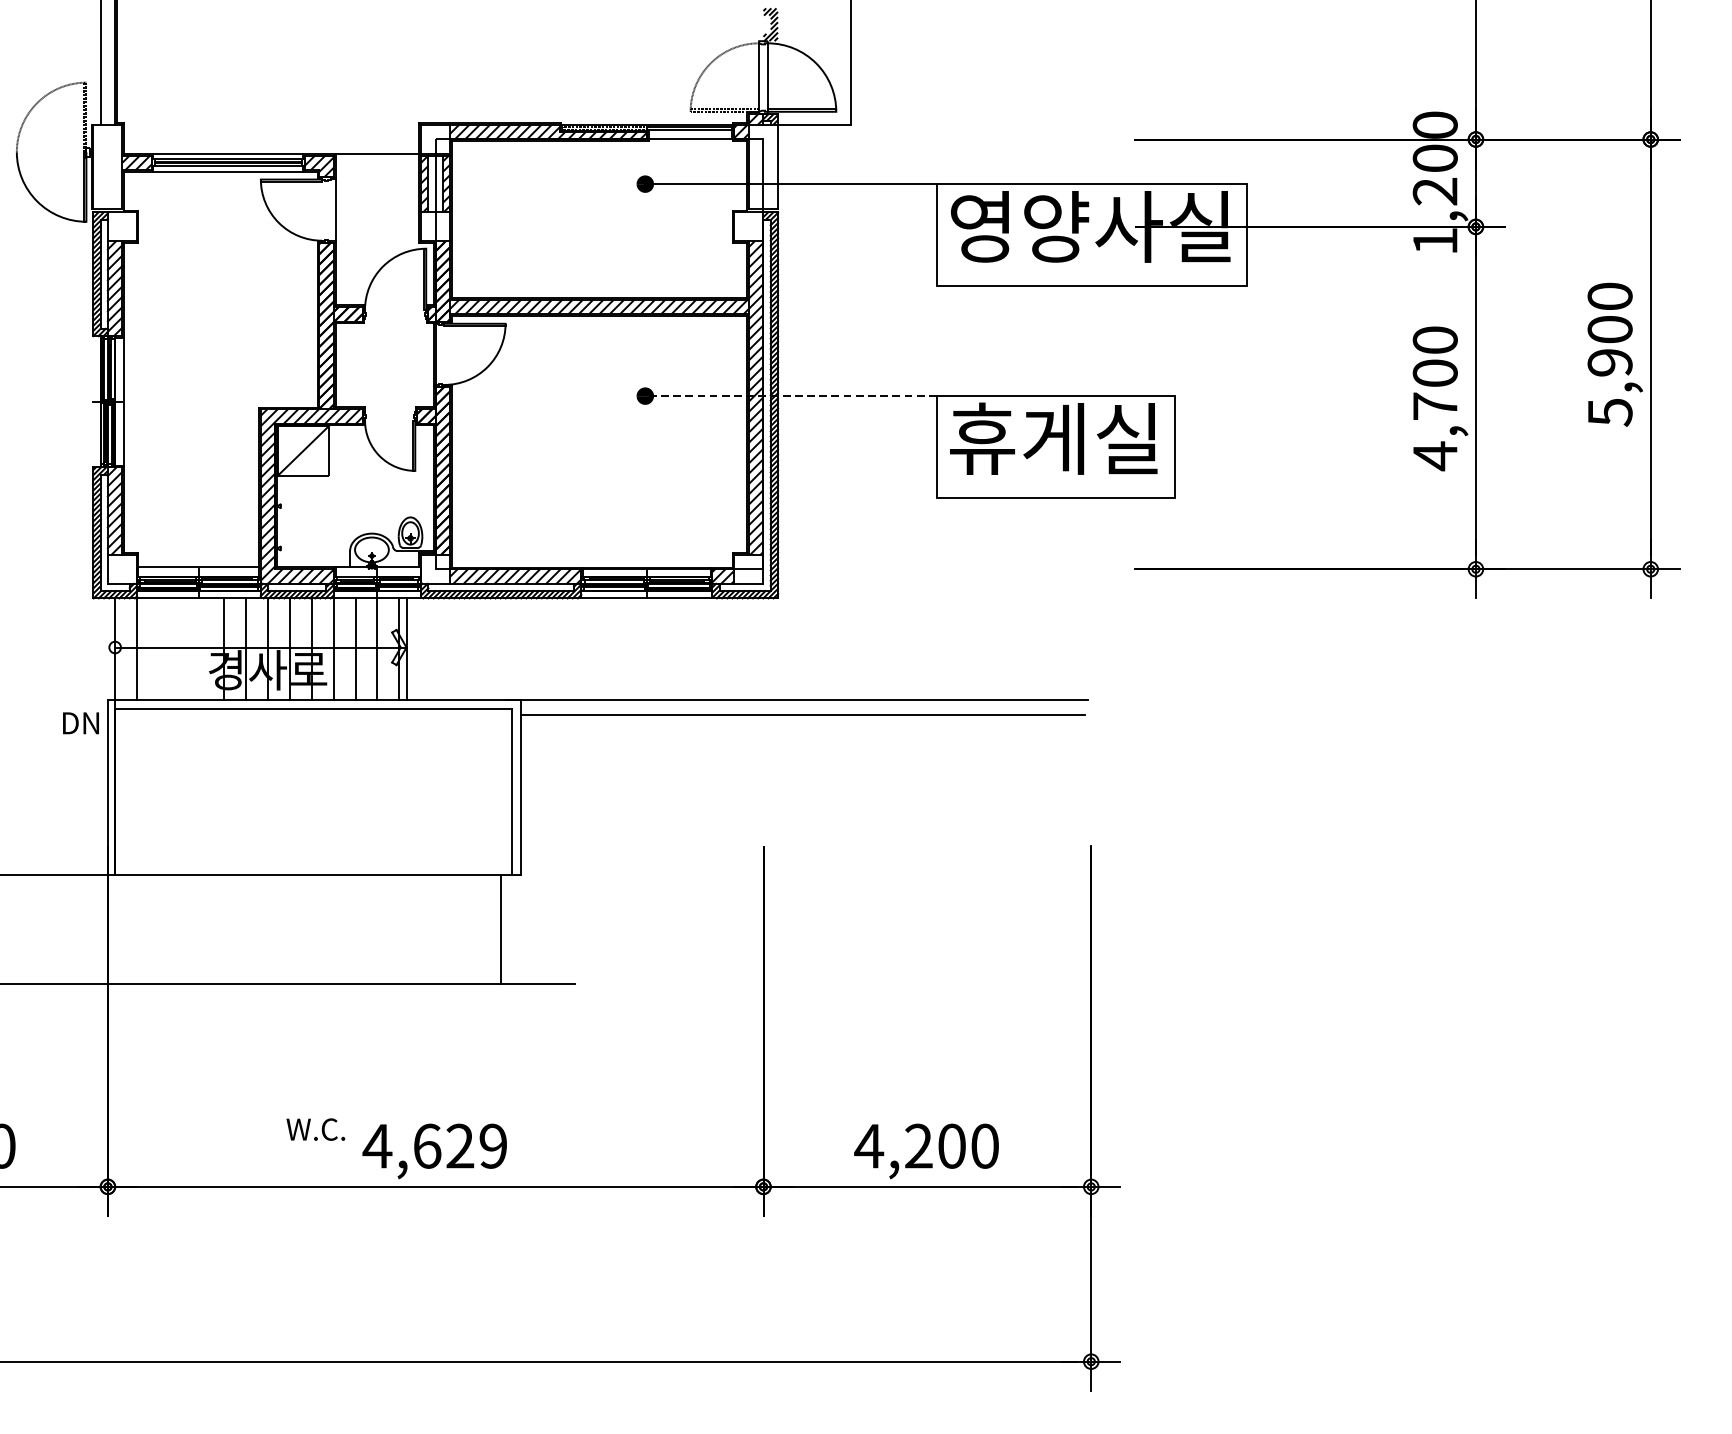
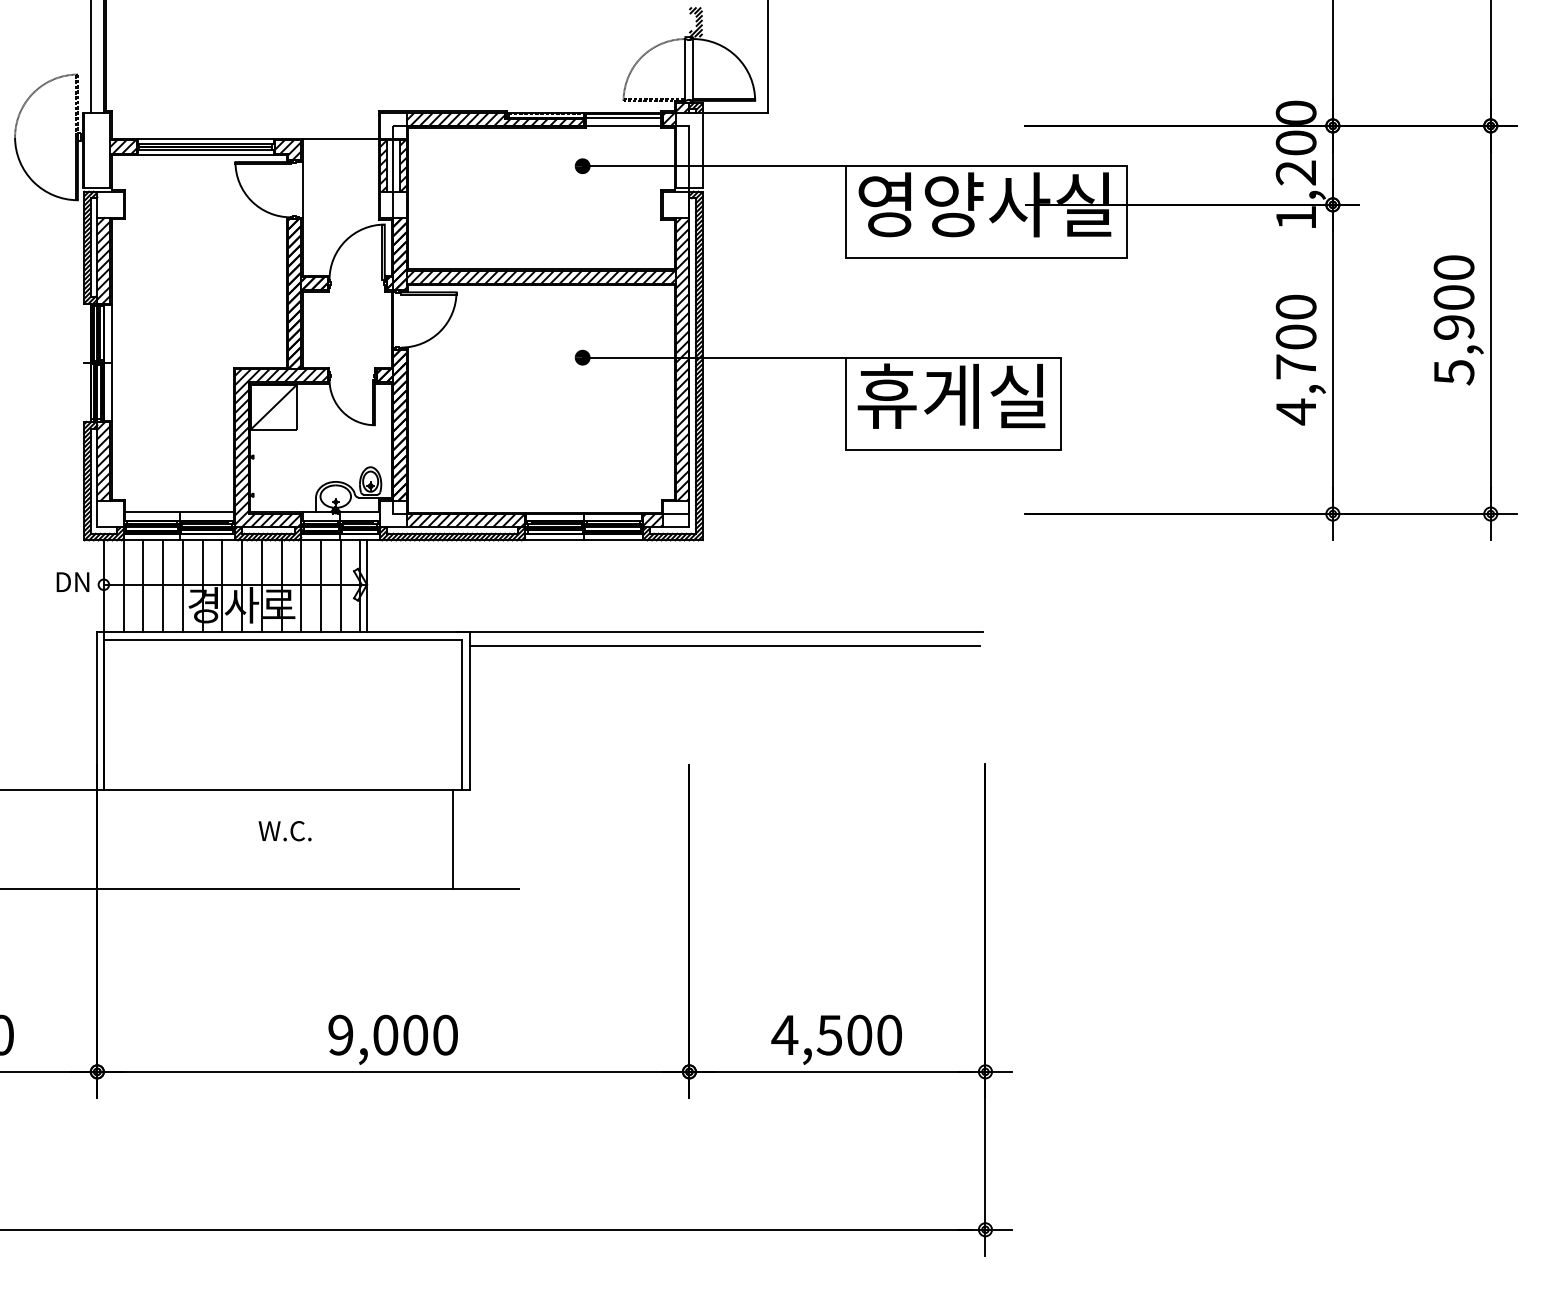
line: (791, 395) -> (714, 357), dashed -> solid
line: (159, 649) -> (143, 586), added
line: (181, 649) -> (163, 586), added
line: (202, 649) -> (182, 586), added
text: (80, 722) -> (72, 581), moved
text: (315, 1129) -> (284, 831), moved
text: (434, 1145) -> (392, 1034), 4,629 -> 9,000
text: (918, 1145) -> (829, 1034), 4,200 -> 4,500

